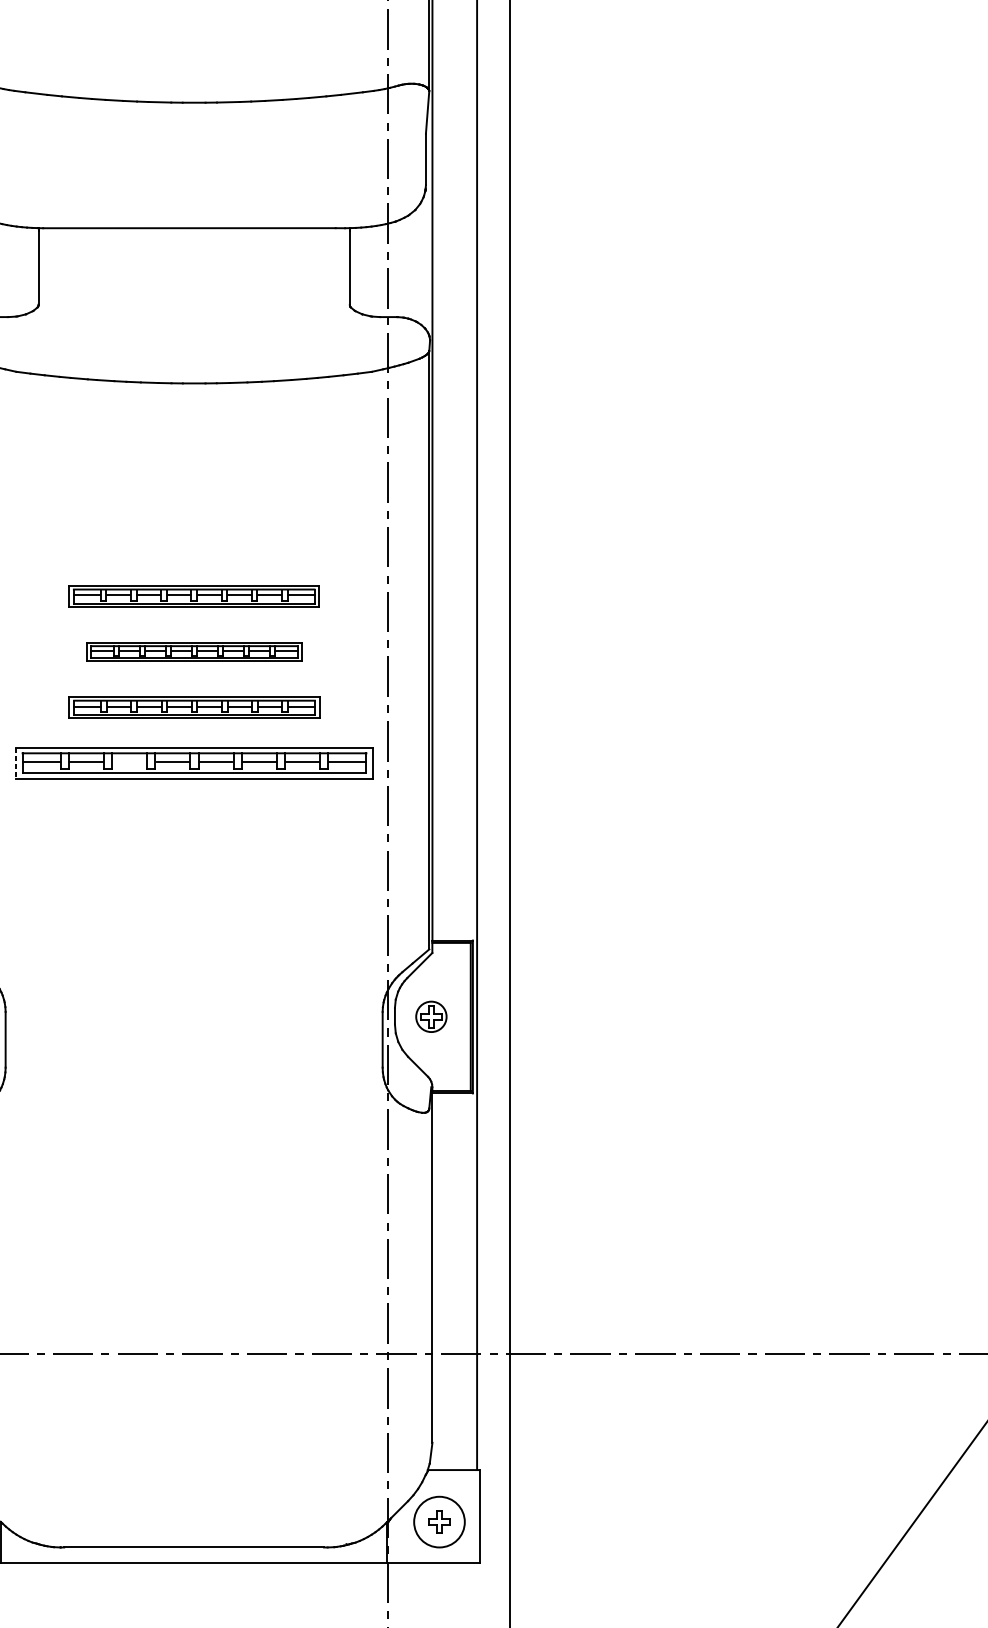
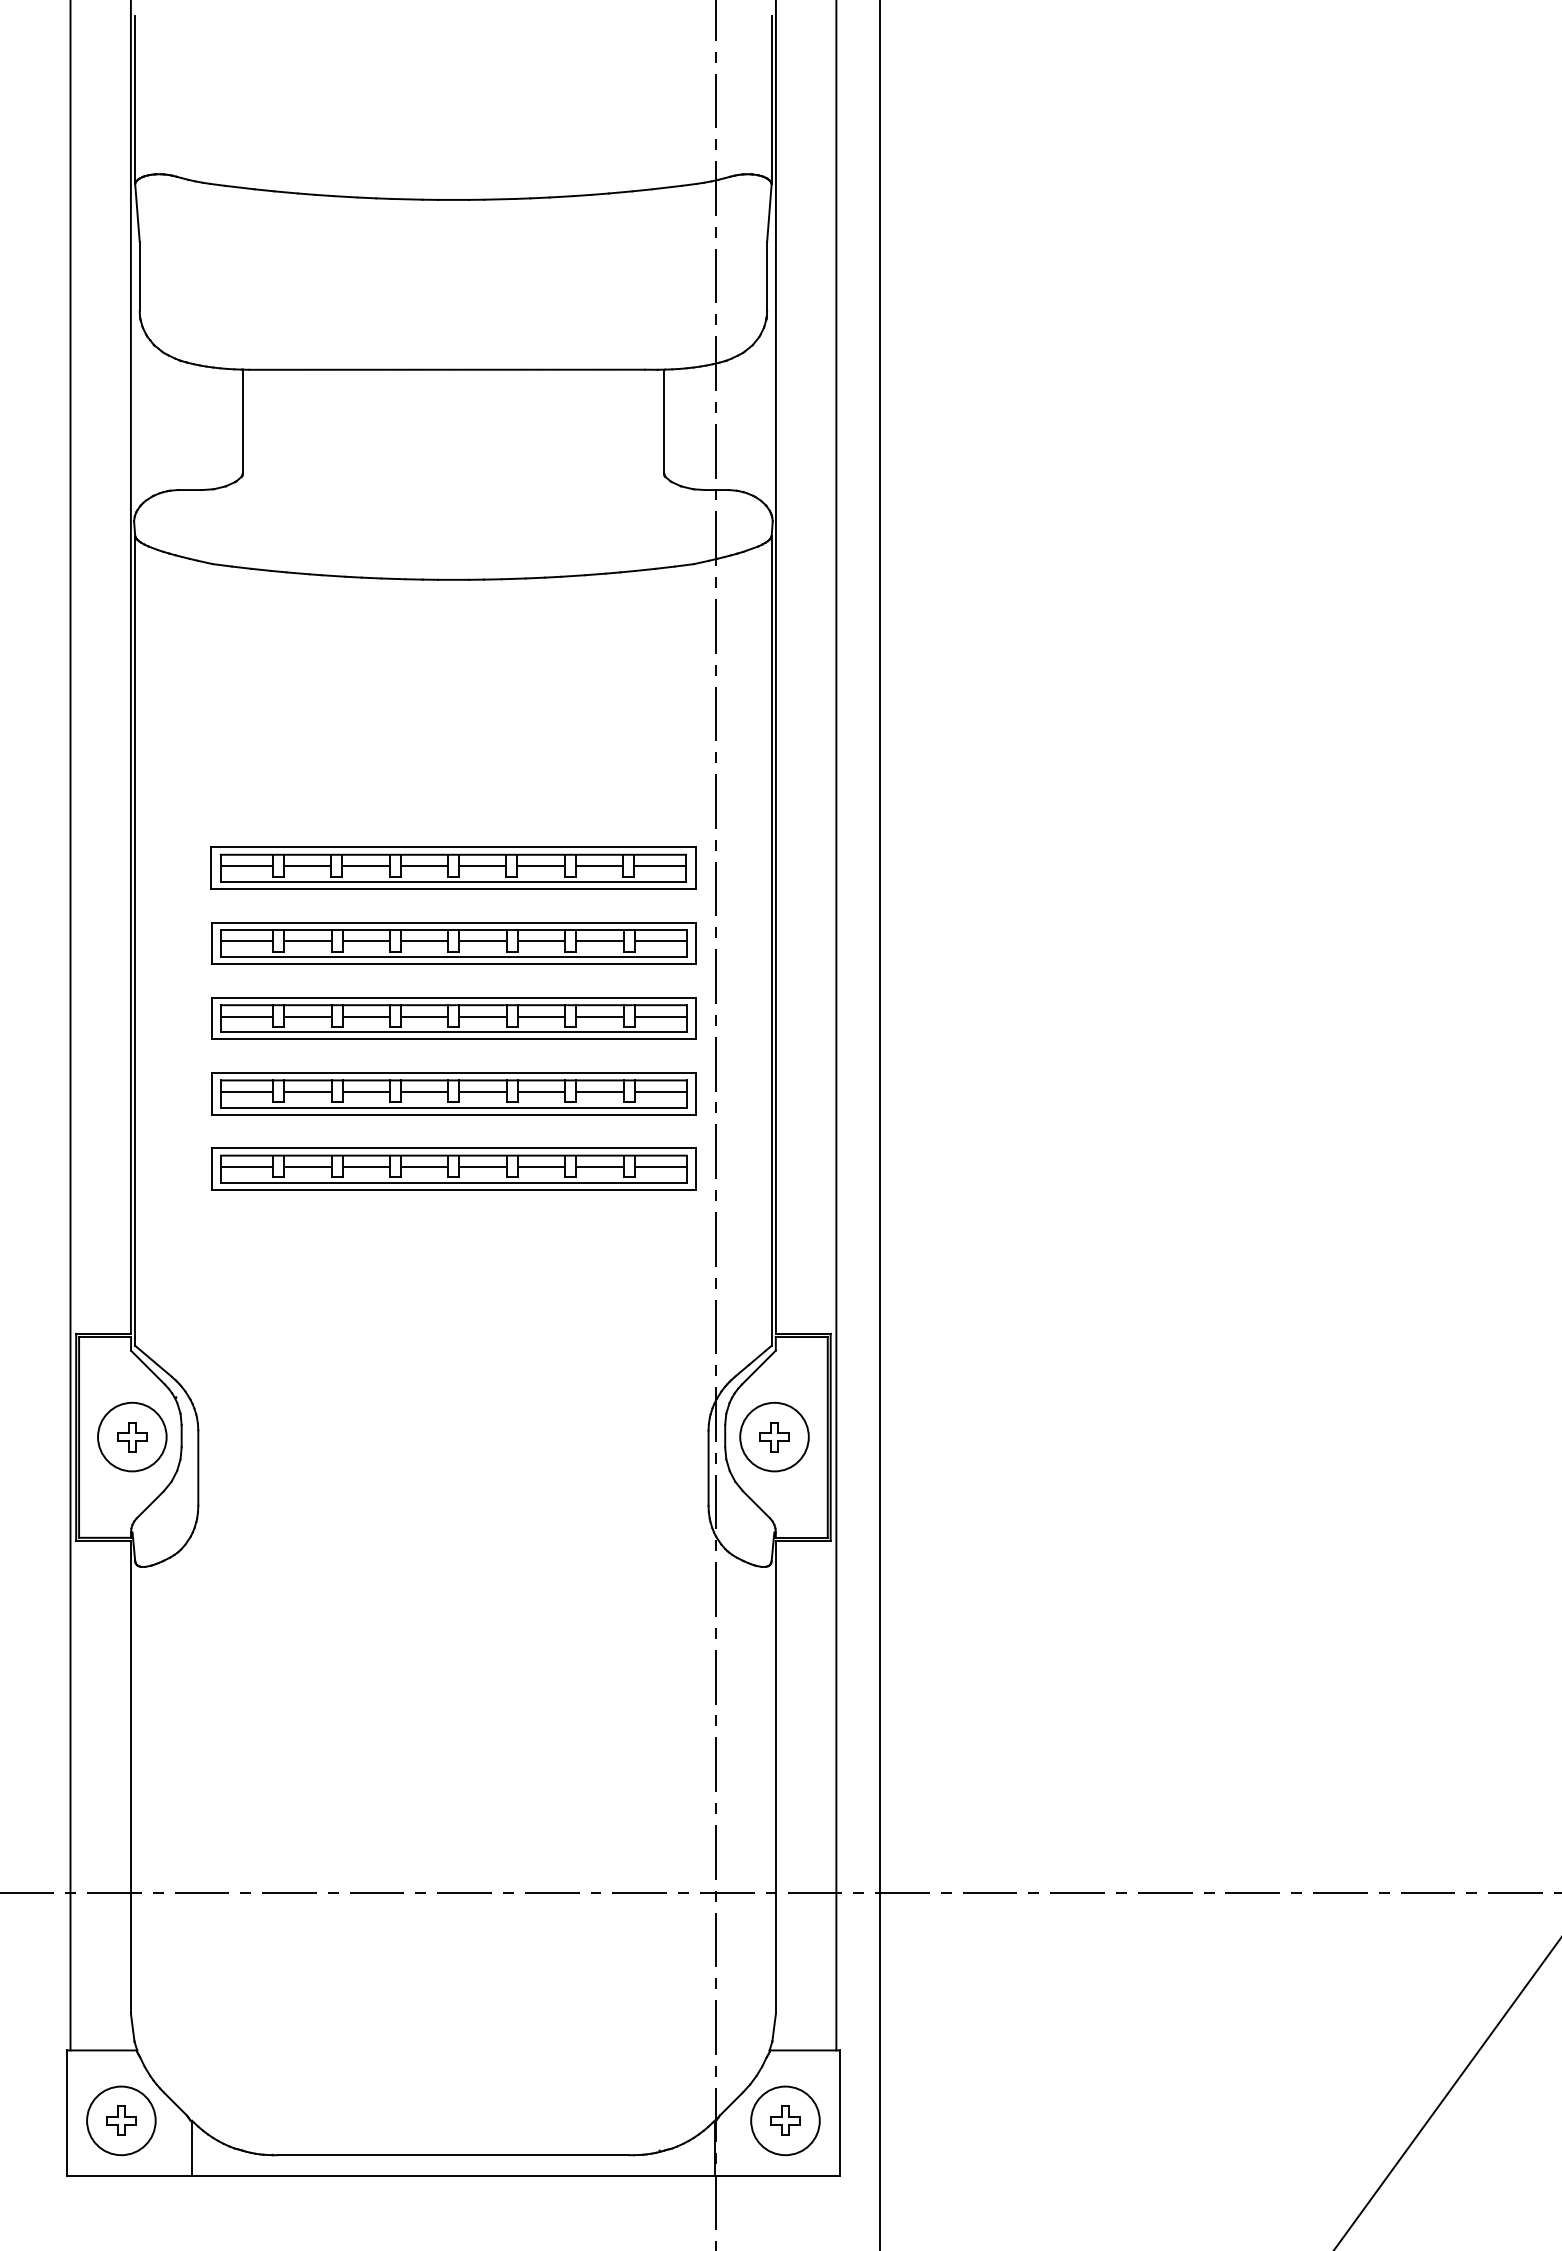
part: (194, 595) -> (453, 867), size x1.43
part: (194, 652) -> (453, 943), size x1.67
part: (194, 707) -> (453, 1018), size x1.43
line: (129, 761) -> (366, 1091), added
line: (15, 762) -> (211, 1093), dashed -> solid
part: (194, 818) -> (453, 1168), added
circle: (431, 1016) -> (774, 1436), size x1.67

